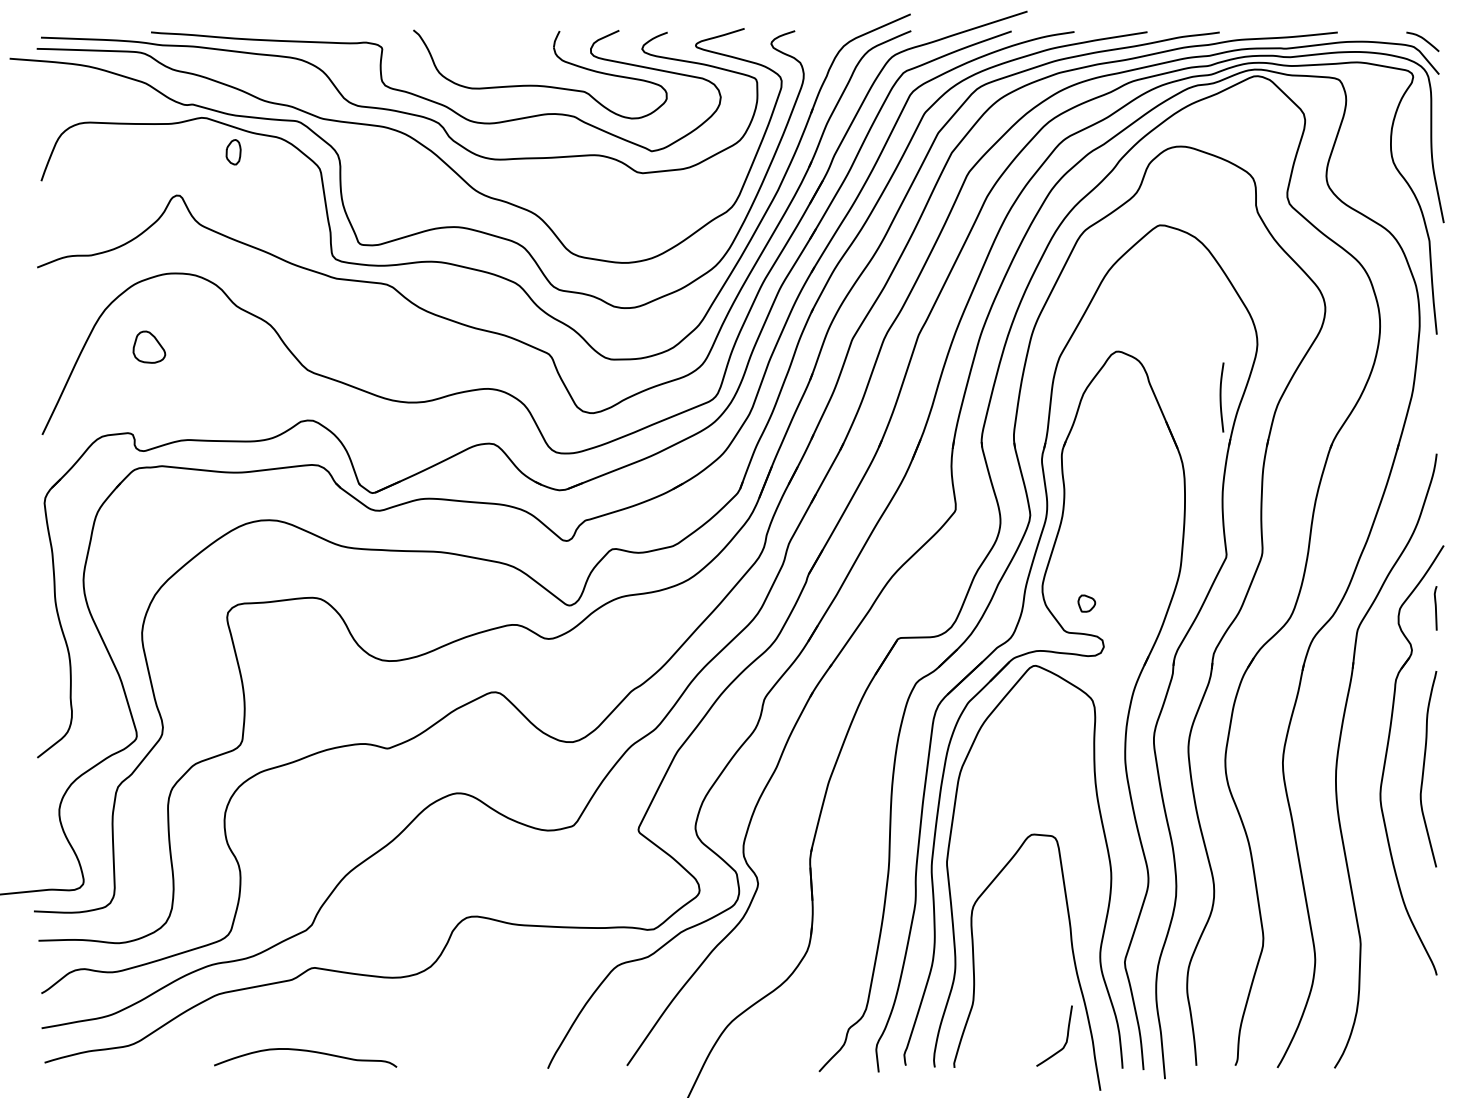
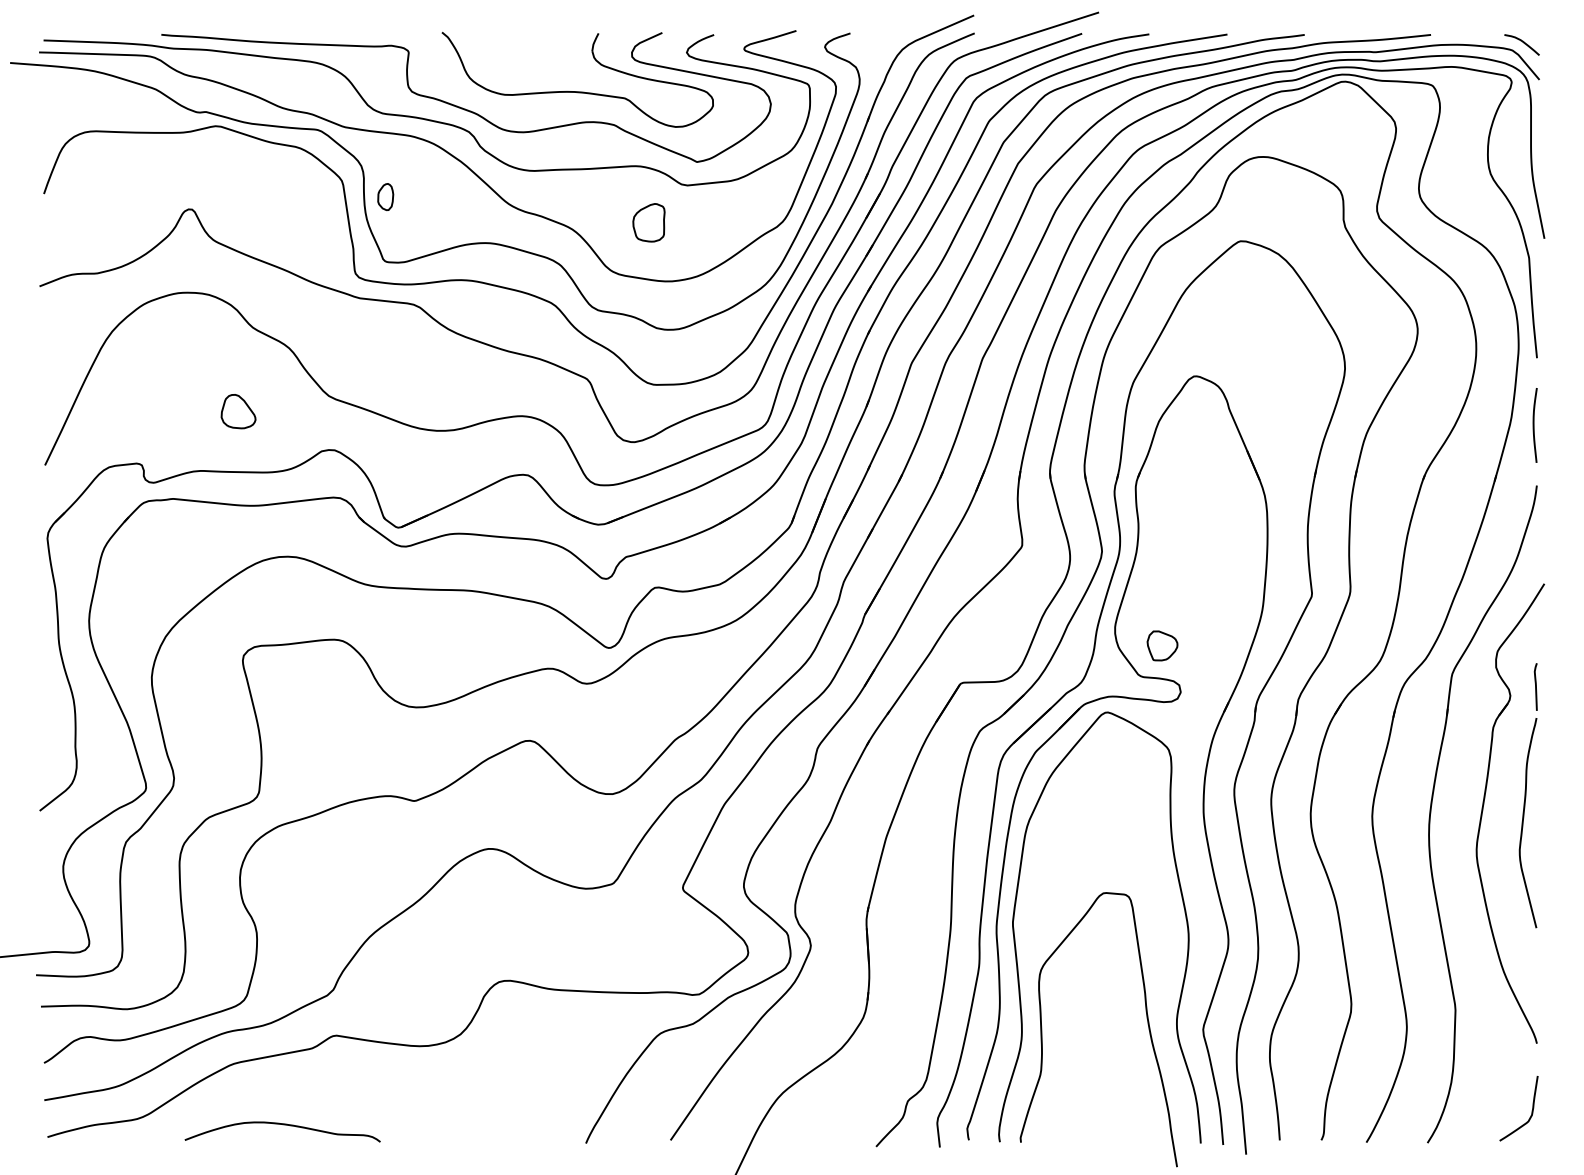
part: (233, 152) -> (385, 197), moved
part: (606, 207) -> (648, 222), added
part: (149, 347) -> (238, 411), moved
curve: (1221, 397) -> (1534, 425), moved
part: (1086, 603) -> (1162, 645), size x1.67
curve: (1435, 607) -> (1535, 686), moved
curve: (1066, 1037) -> (1531, 1110), moved
curve: (306, 1051) -> (283, 1125), moved

